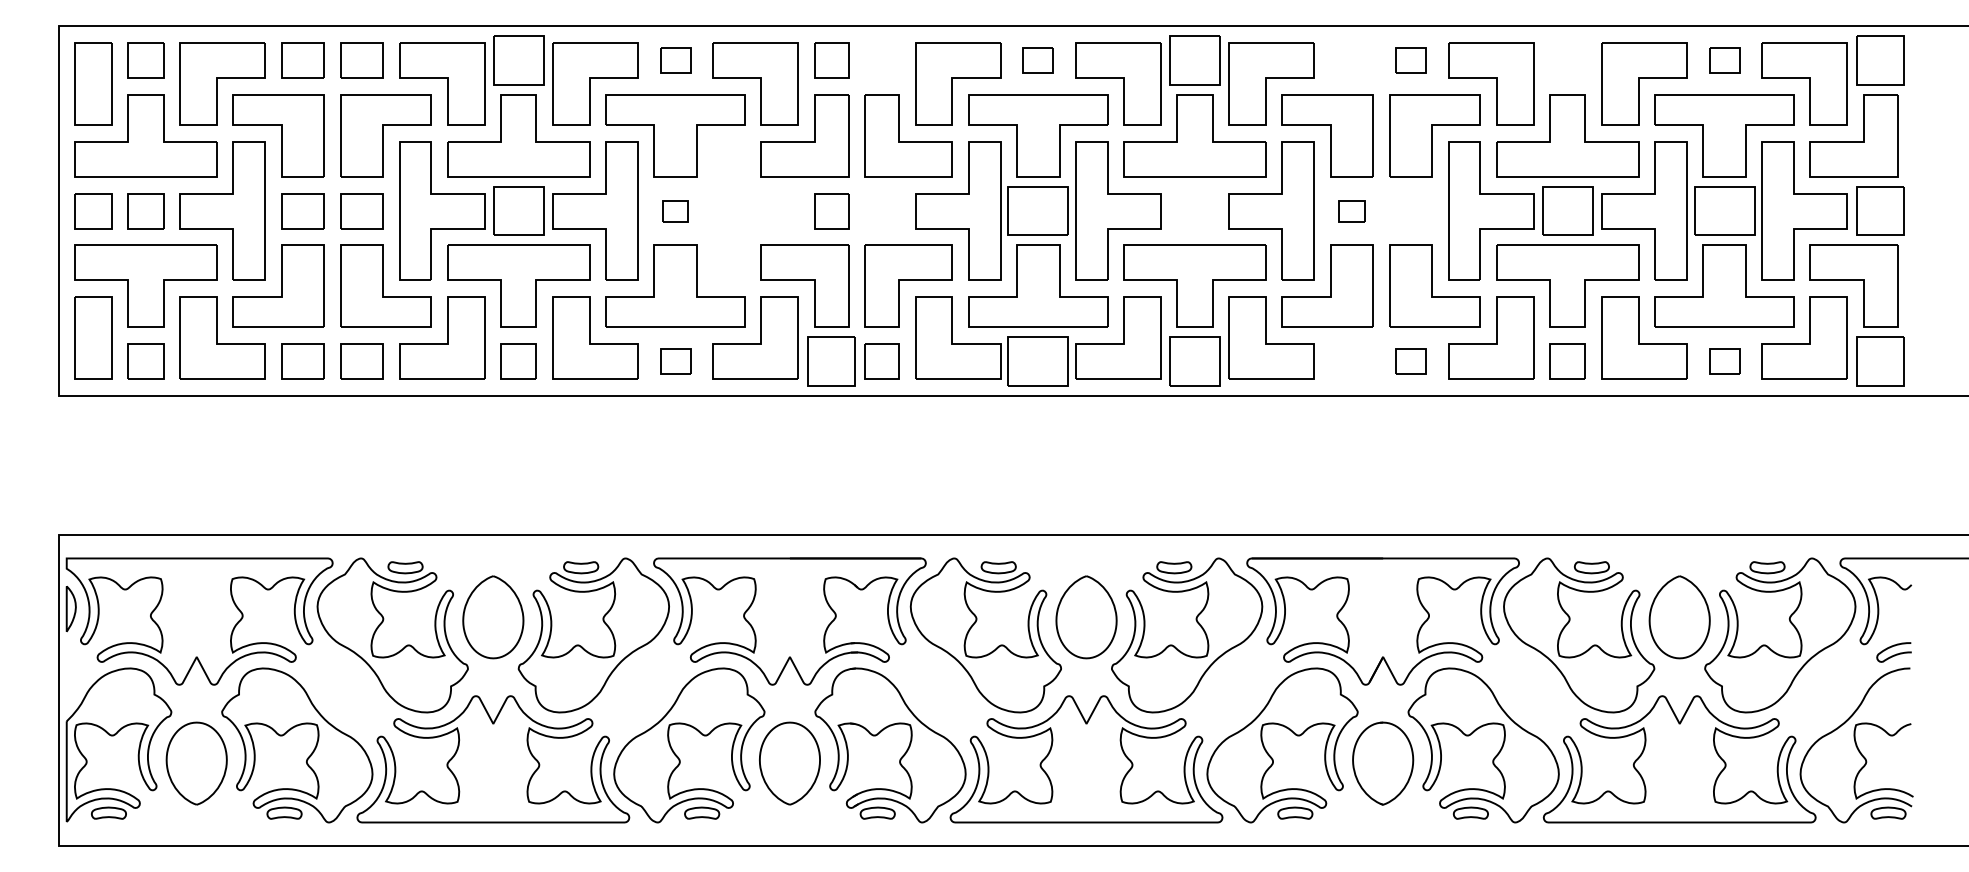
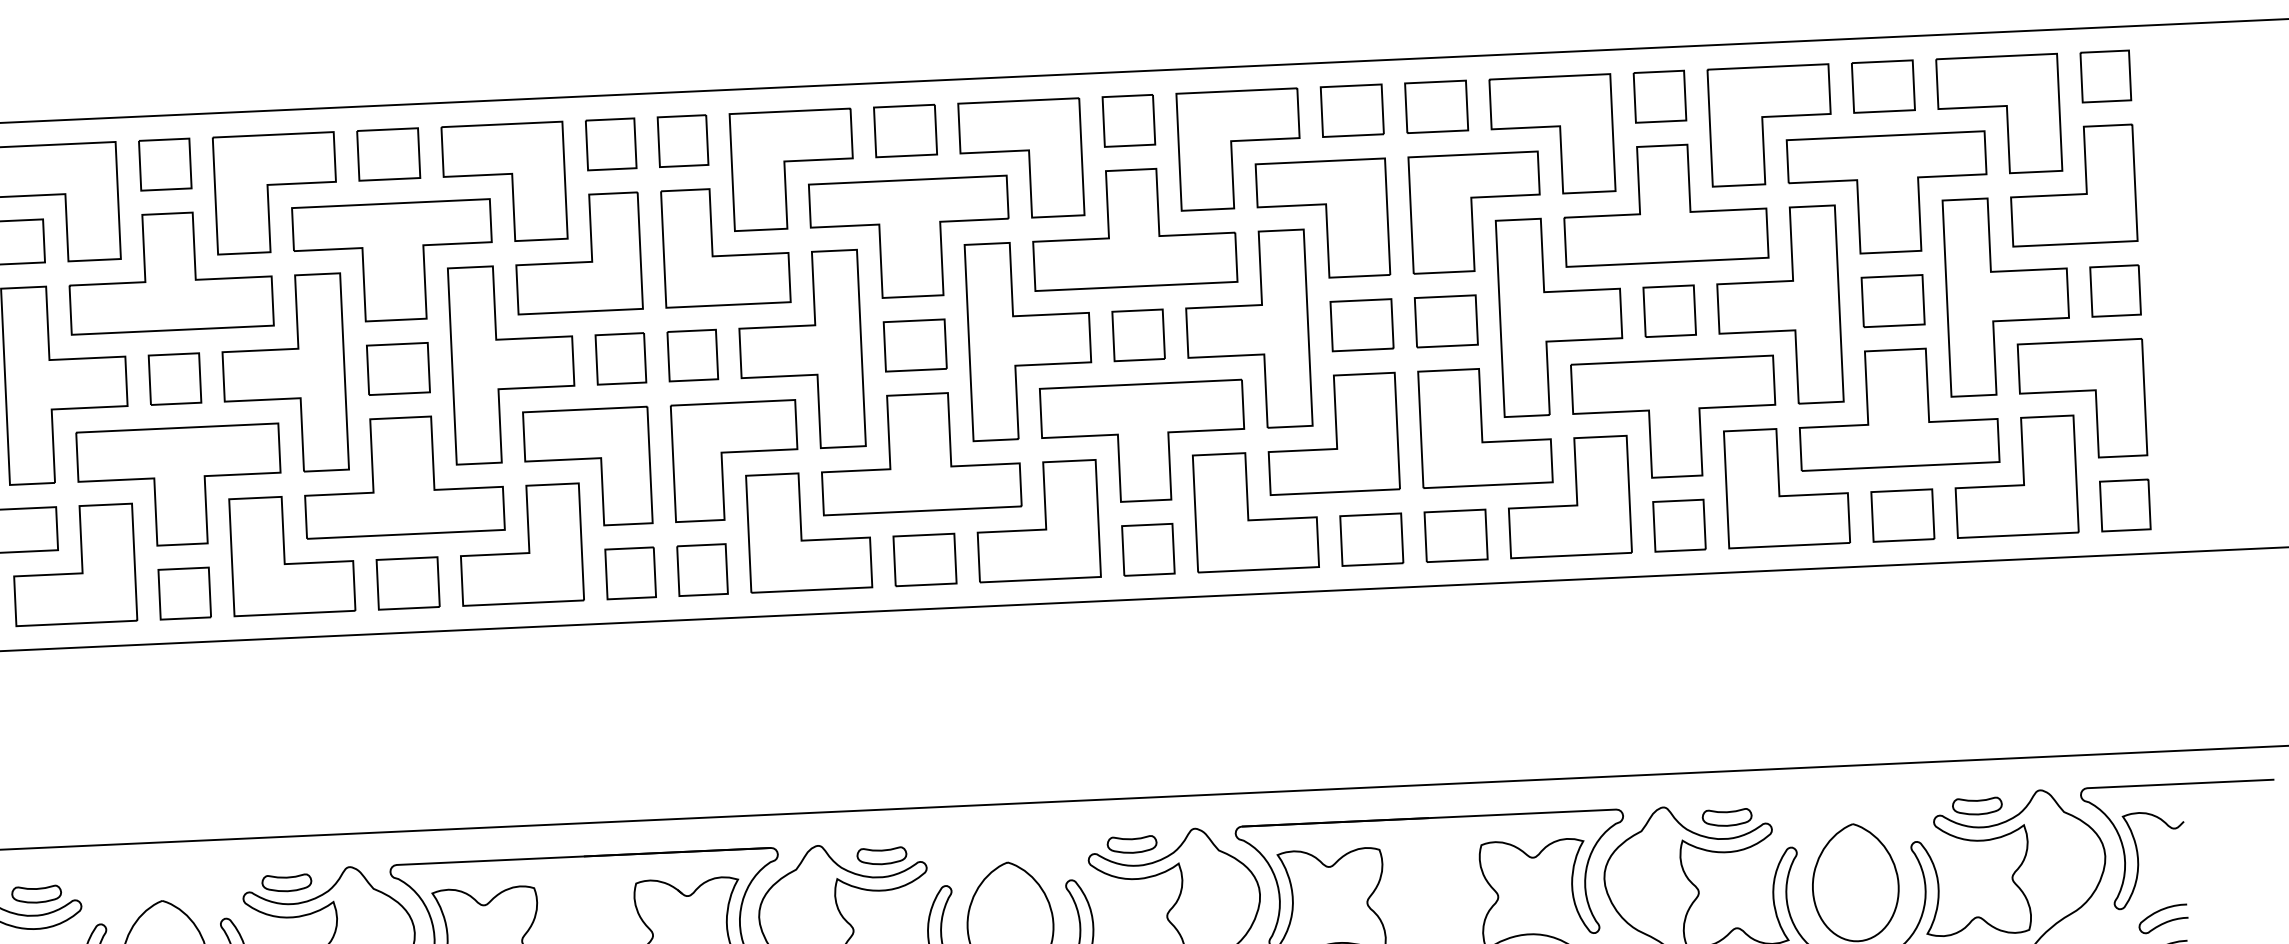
part: (518, 60) -> (164, 164), size x0.71
part: (675, 60) -> (388, 154), size x1.43
part: (881, 60) -> (682, 140), added
part: (1038, 60) -> (905, 130), size x1.43
part: (1194, 60) -> (1128, 120), size x0.71
part: (1351, 60) -> (1351, 110), added
part: (1410, 60) -> (1435, 106), size x1.43
part: (1567, 60) -> (1659, 96), added
part: (1724, 60) -> (1883, 86), size x1.43
part: (1880, 60) -> (2105, 76), size x0.71
part: (755, 210) -> (512, 362), added
part: (518, 211) -> (174, 379), size x0.71
part: (675, 211) -> (398, 369), size x1.67
part: (881, 211) -> (691, 356), added
part: (1038, 211) -> (915, 345), size x0.71
part: (1194, 211) -> (1137, 335), added
part: (1351, 211) -> (1361, 325), size x1.67
part: (1410, 211) -> (1445, 321), added
part: (1567, 211) -> (1669, 311), size x0.71
part: (1724, 211) -> (1893, 301), size x0.71
part: (1880, 211) -> (2115, 291), size x0.71
part: (675, 361) -> (408, 583), size x1.43
part: (831, 361) -> (630, 573), size x0.71
part: (1038, 361) -> (925, 559), size x0.71
part: (1194, 361) -> (1147, 549), size x0.71
part: (1351, 361) -> (1371, 539), added
part: (1410, 361) -> (1455, 535), size x1.43
part: (1724, 361) -> (1902, 515), size x1.43
part: (1880, 361) -> (2125, 505), size x0.71

